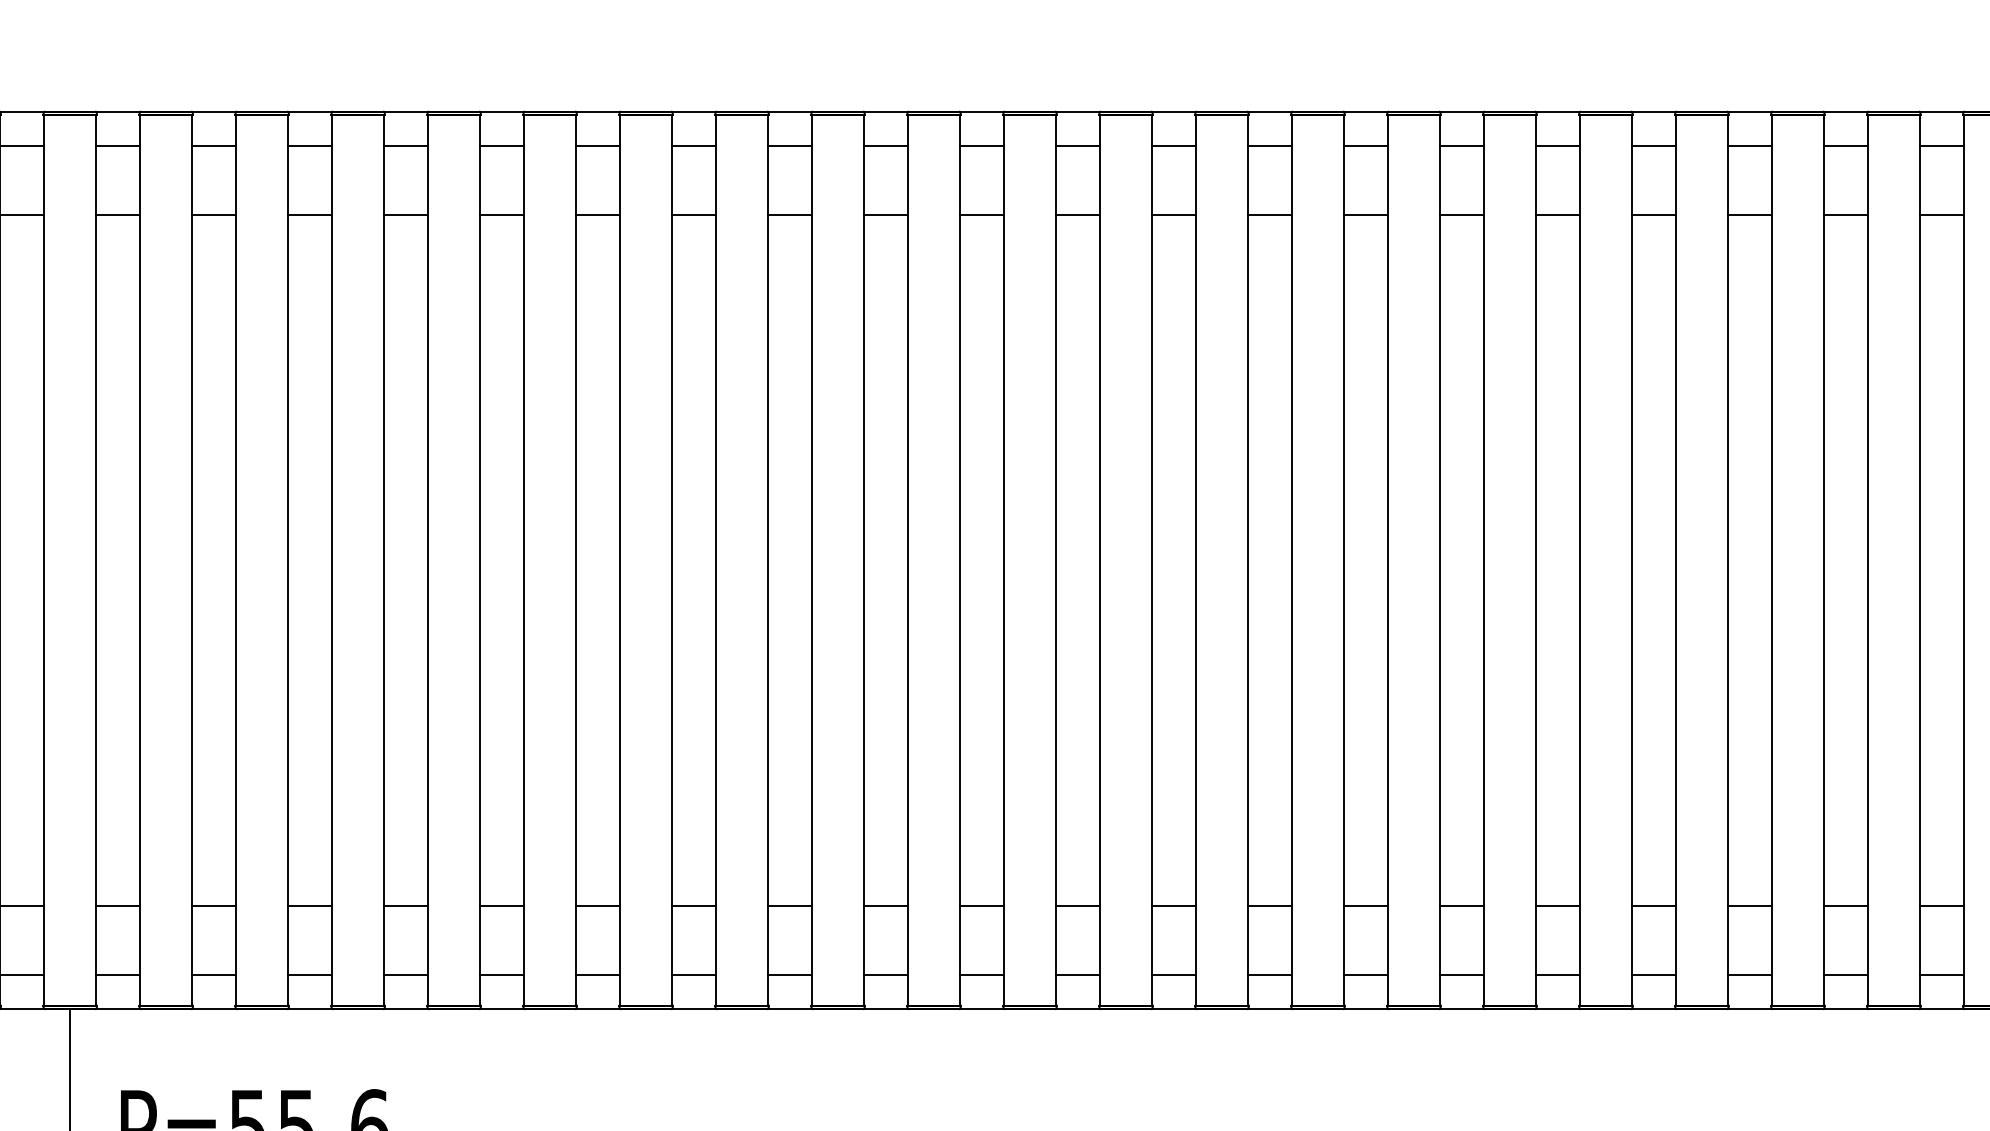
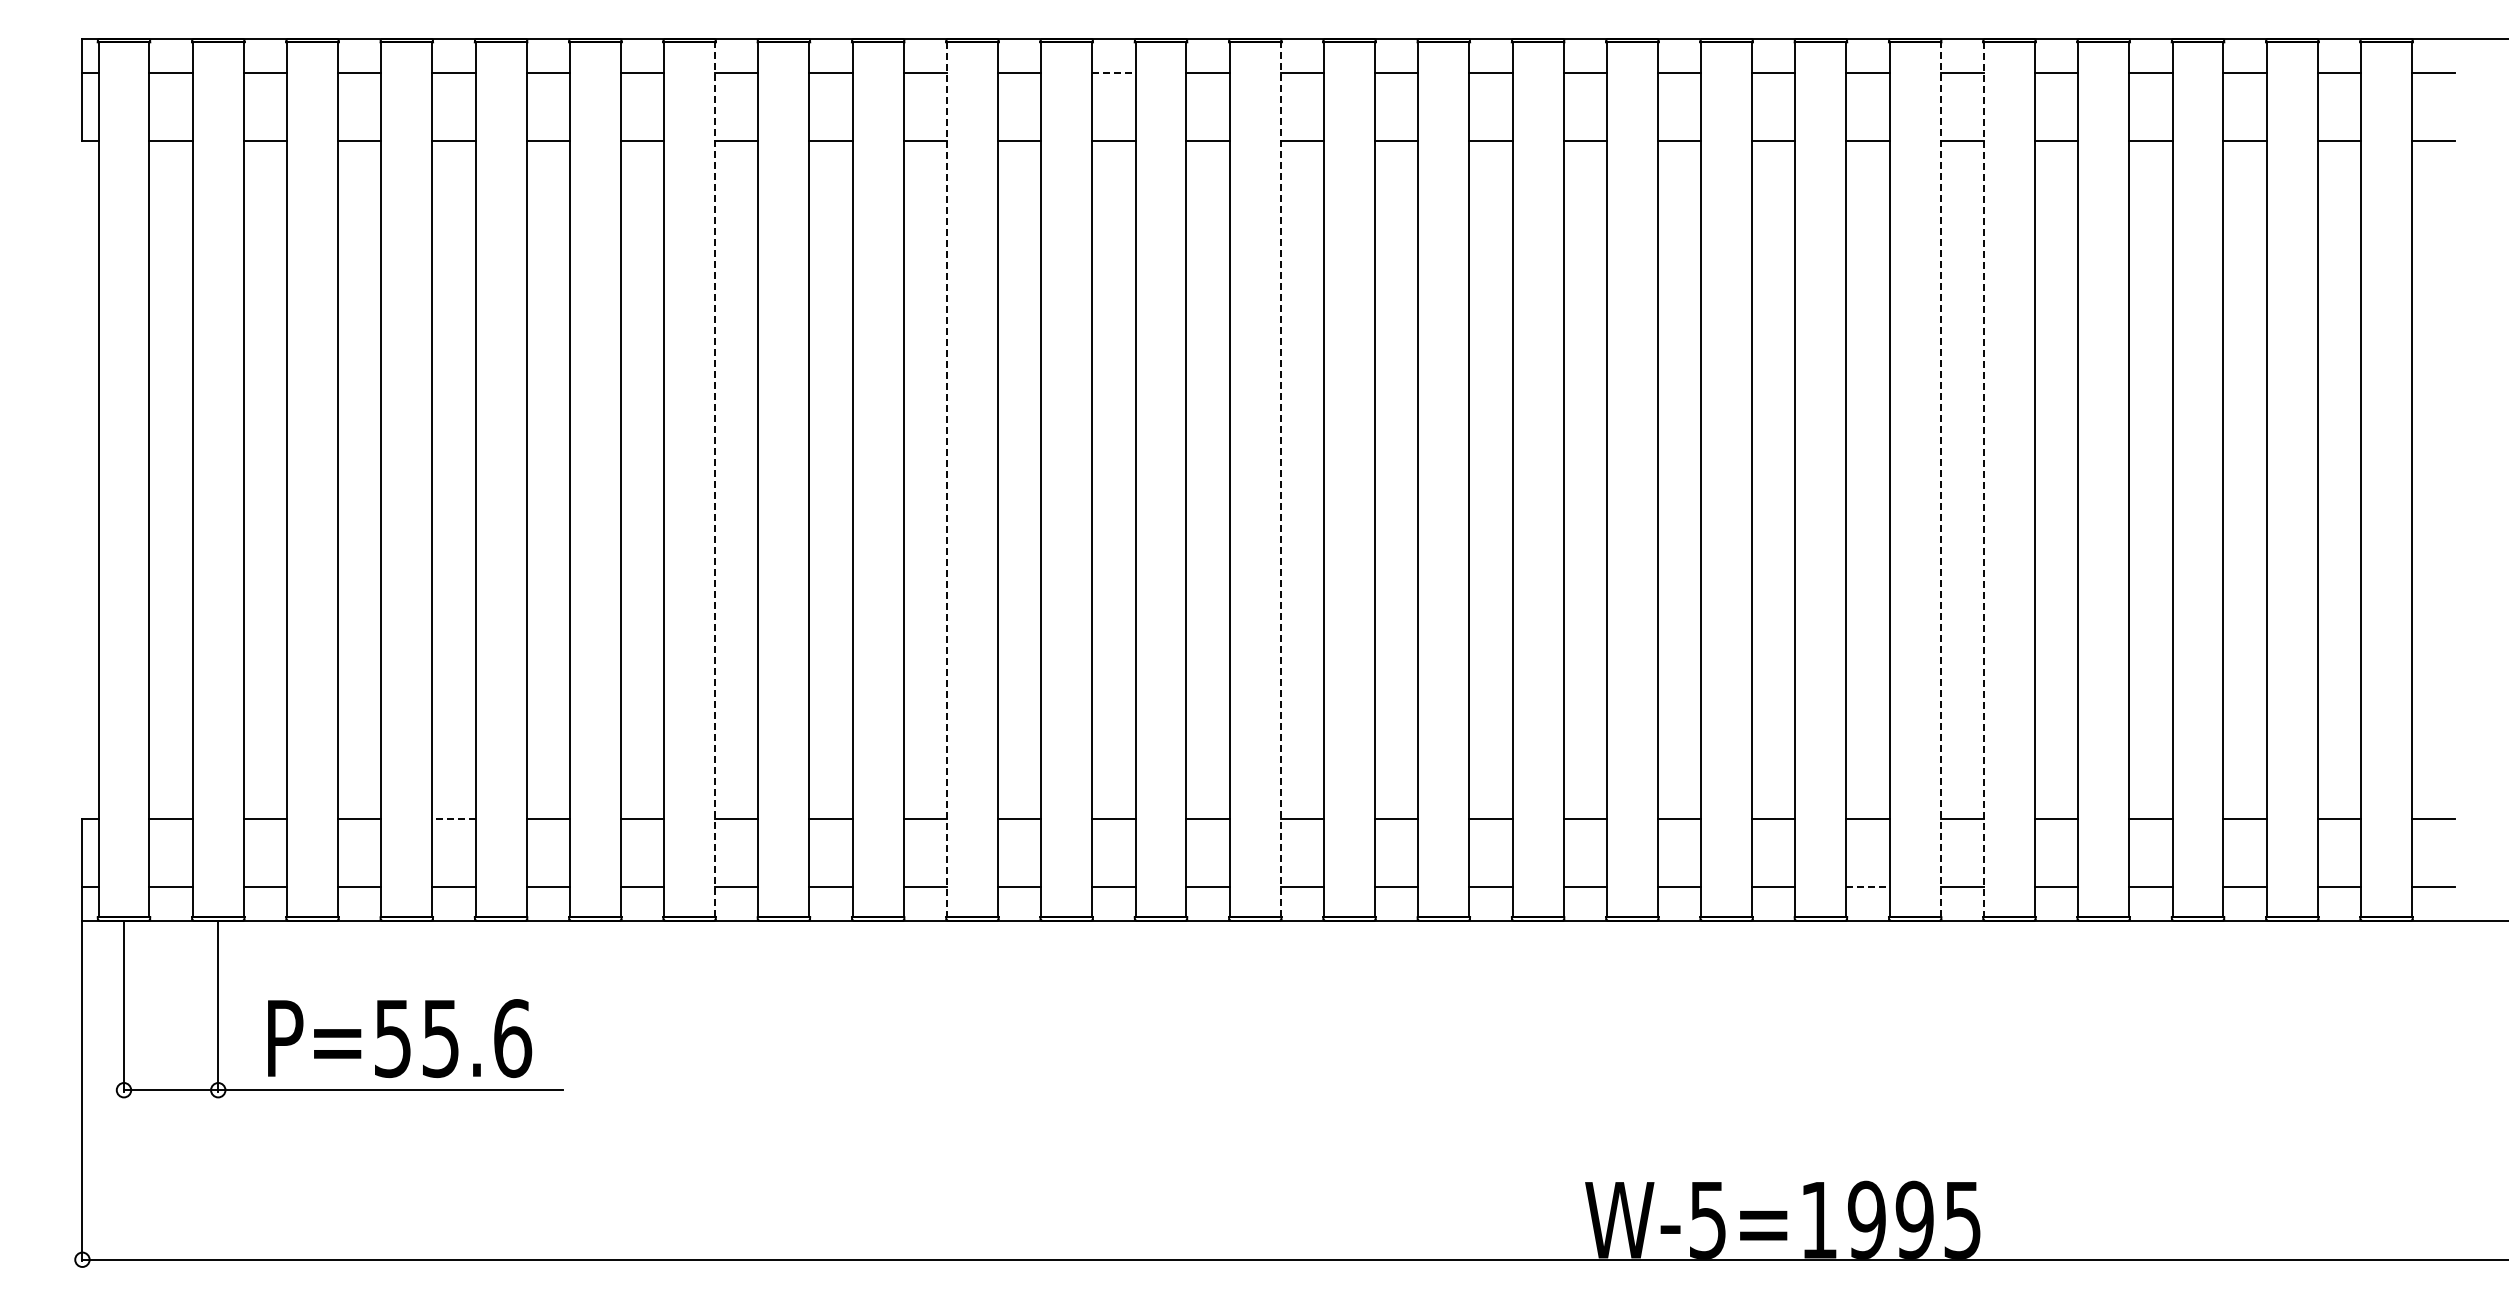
line: (981, 145) -> (1113, 72), solid -> dashed
line: (576, 560) -> (715, 479), solid -> dashed
line: (1151, 560) -> (1280, 479), solid -> dashed
line: (1823, 560) -> (1940, 479), solid -> dashed
line: (812, 561) -> (947, 480), solid -> dashed
line: (1868, 561) -> (1984, 480), solid -> dashed
line: (309, 905) -> (453, 818), solid -> dashed
line: (1750, 974) -> (1868, 886), solid -> dashed

